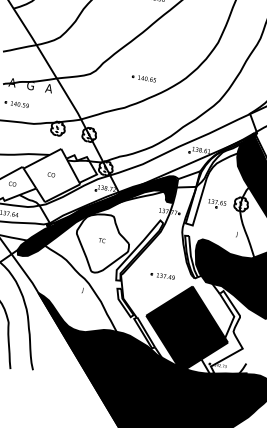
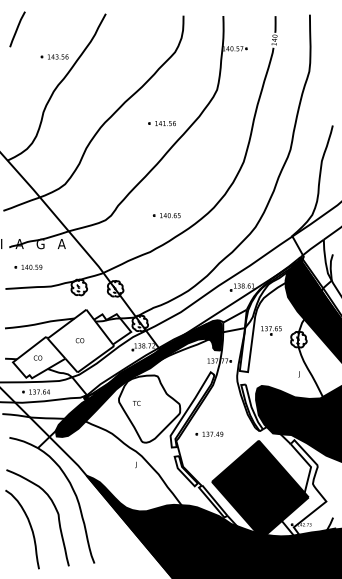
part: (217, 203) -> (271, 330), moved
text: (101, 239) -> (136, 402), moved
part: (162, 275) -> (209, 433), moved

